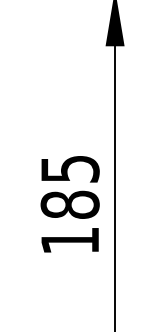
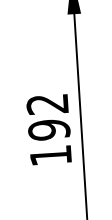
text: (69, 187) -> (48, 117), 185 -> 192

